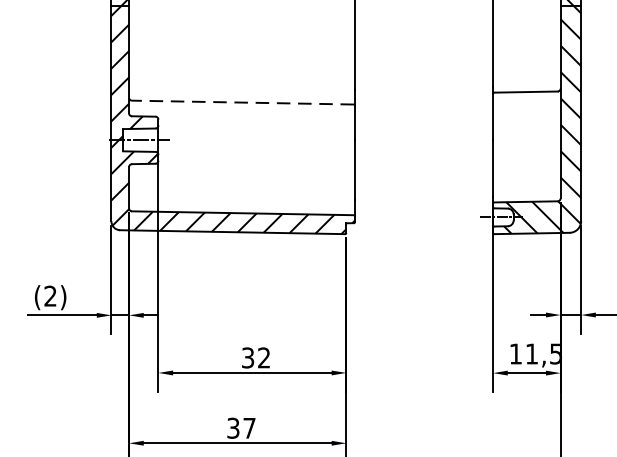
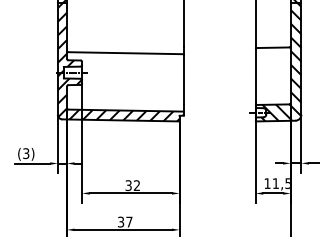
line: (243, 103) -> (126, 53), dashed -> solid
text: (51, 297) -> (26, 154), (2) -> (3)

